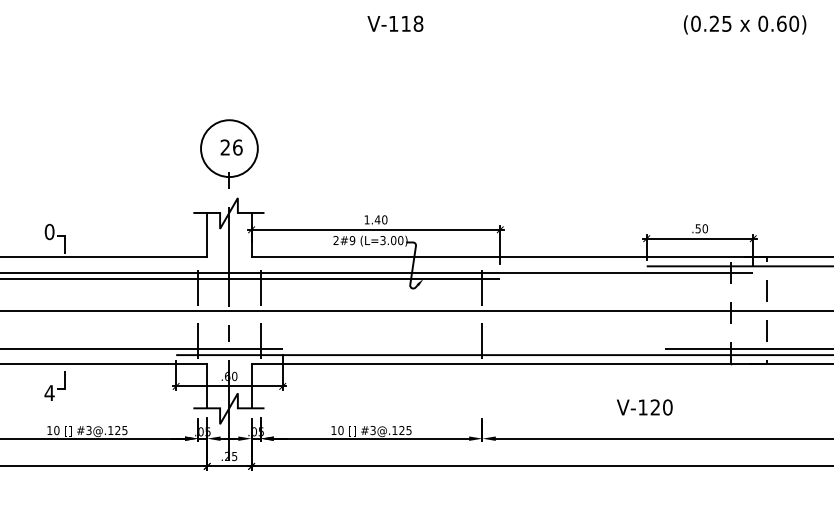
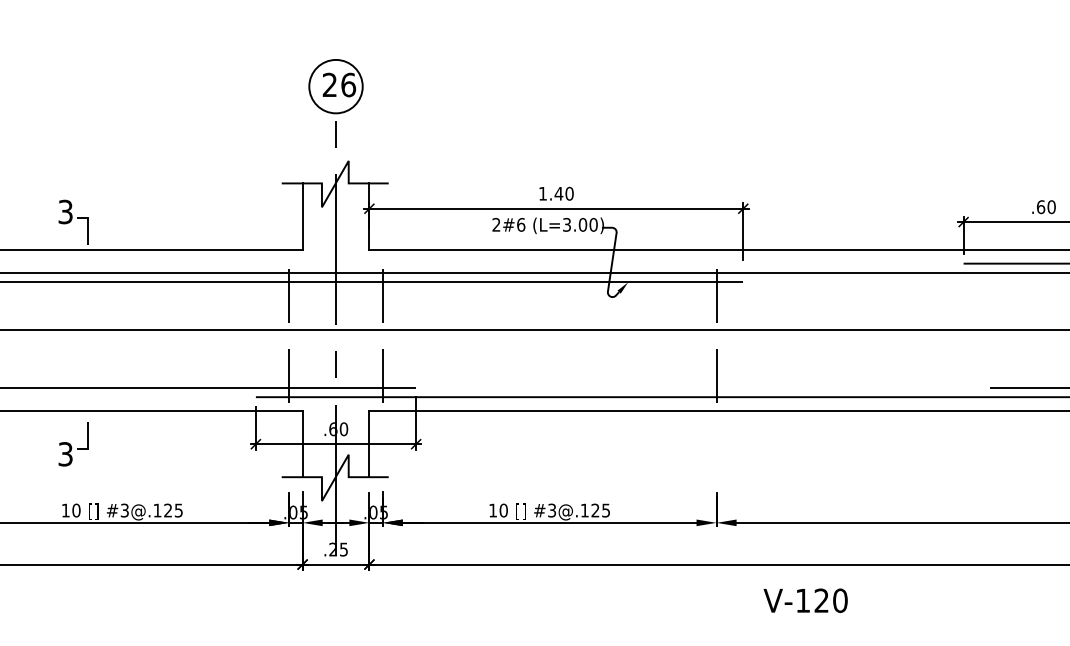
circle: (229, 148) -> (336, 86), size x0.62
text: (697, 228) -> (1039, 206), .50 -> .60
text: (49, 231) -> (65, 211), 0 -> 3
text: (352, 240) -> (521, 224), 2#9 -> 2#6
text: (49, 393) -> (65, 454), 4 -> 3
text: (644, 407) -> (805, 600), moved

